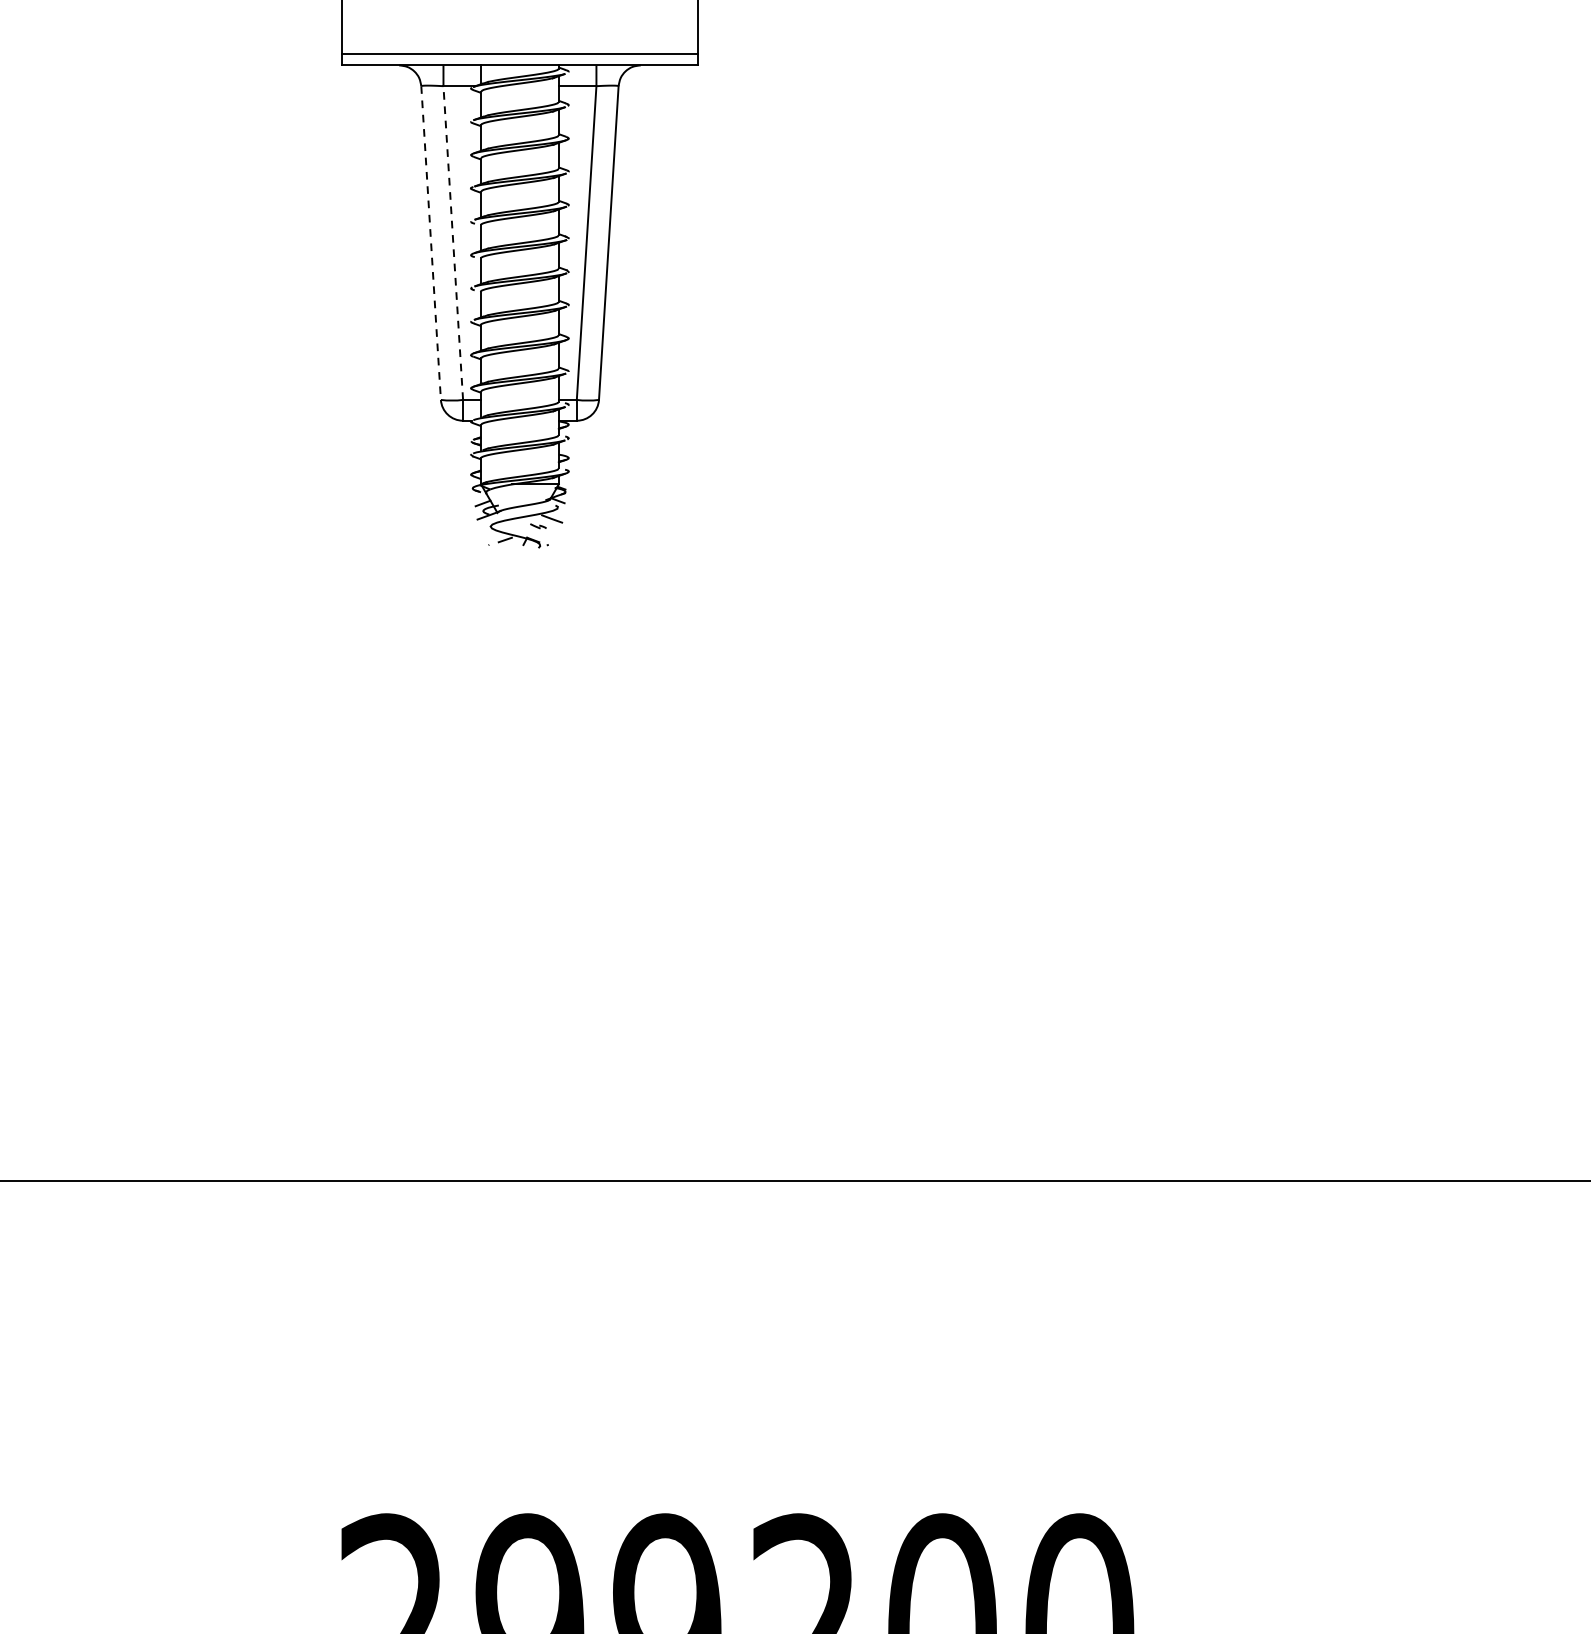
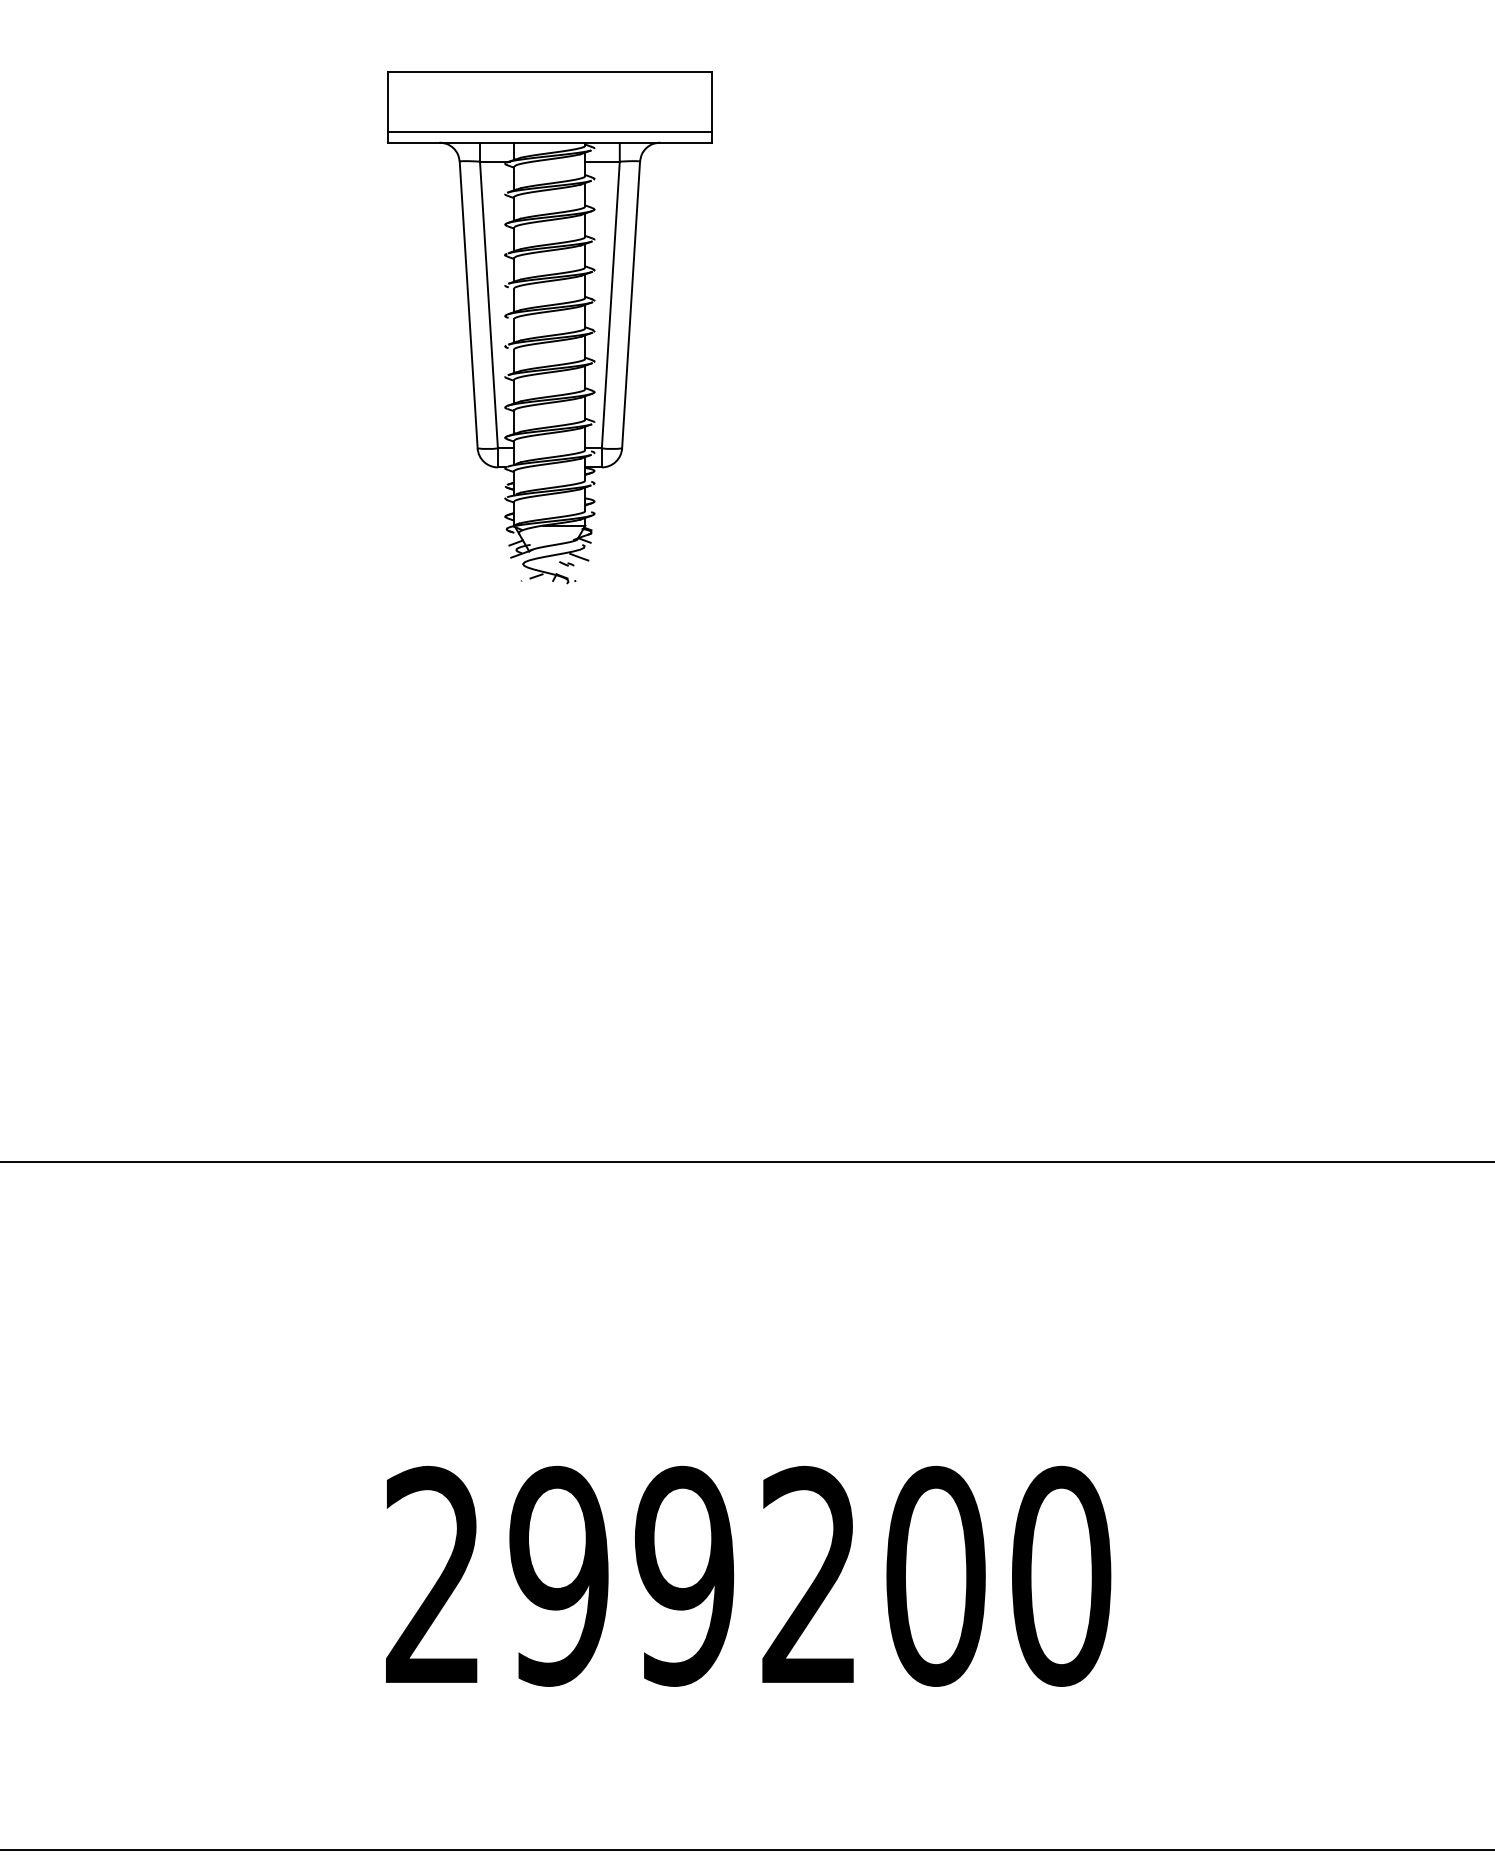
line: (430, 243) -> (468, 305), dashed -> solid
line: (452, 243) -> (488, 305), dashed -> solid

